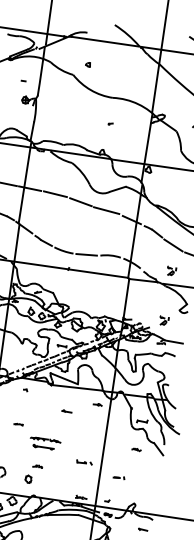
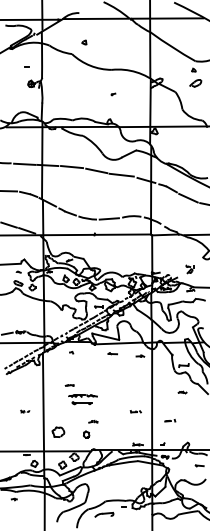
part: (170, 271) -> (189, 222), removed
part: (66, 411) -> (112, 353), moved
part: (44, 443) -> (82, 399), moved
part: (83, 462) -> (135, 411), size x0.71

